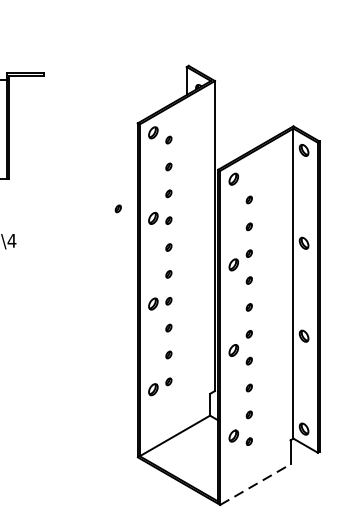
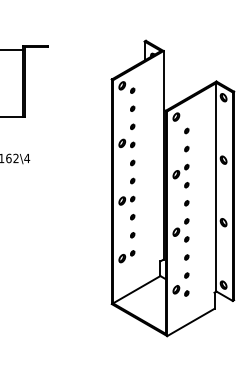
part: (118, 208) -> (98, 136), removed
line: (256, 484) -> (191, 322), dashed -> solid

